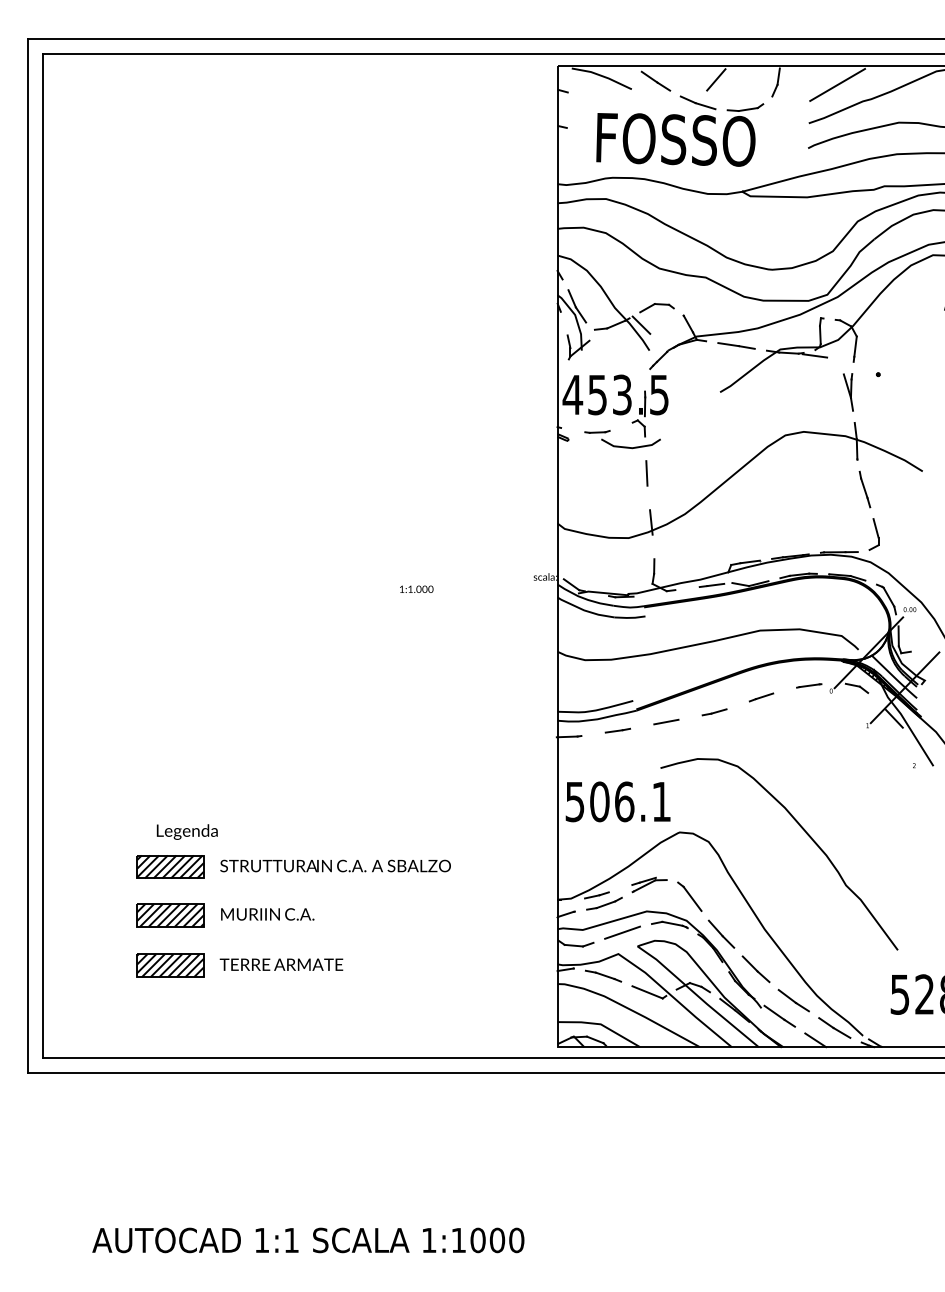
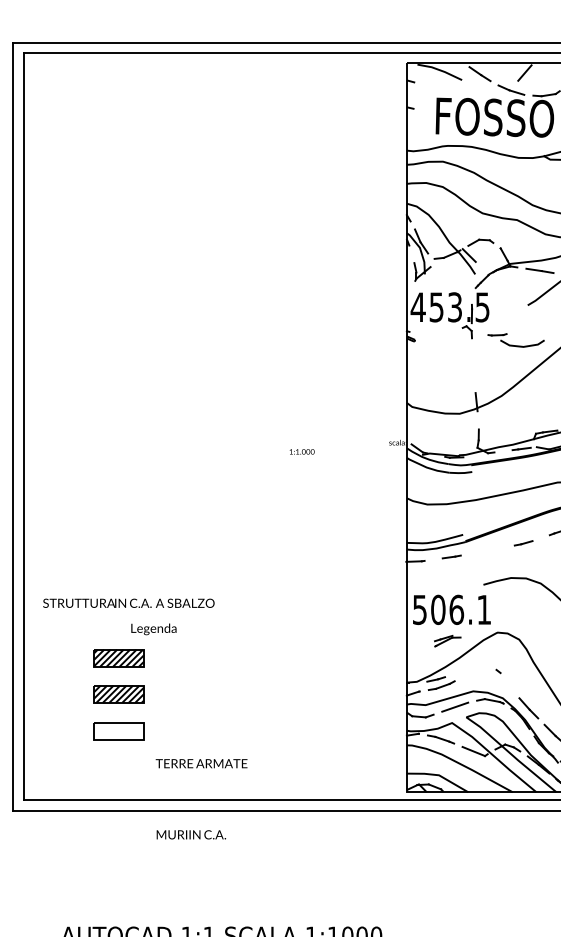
part: (619, 445) -> (513, 344), moved
line: (646, 473) -> (473, 365), removed
line: (666, 721) -> (487, 550), removed
text: (186, 831) -> (153, 628), moved
text: (335, 865) -> (128, 602), moved
part: (649, 884) -> (447, 640), moved
line: (692, 898) -> (507, 681), removed
text: (267, 914) -> (191, 834), moved
text: (281, 964) -> (201, 763), moved
hatch: (170, 965) -> (119, 731), removed

